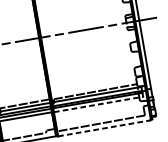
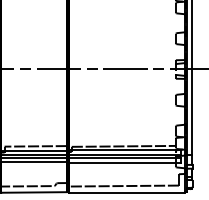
line: (98, 104) -> (124, 162), dashed -> solid
line: (103, 128) -> (126, 192), dashed -> solid

